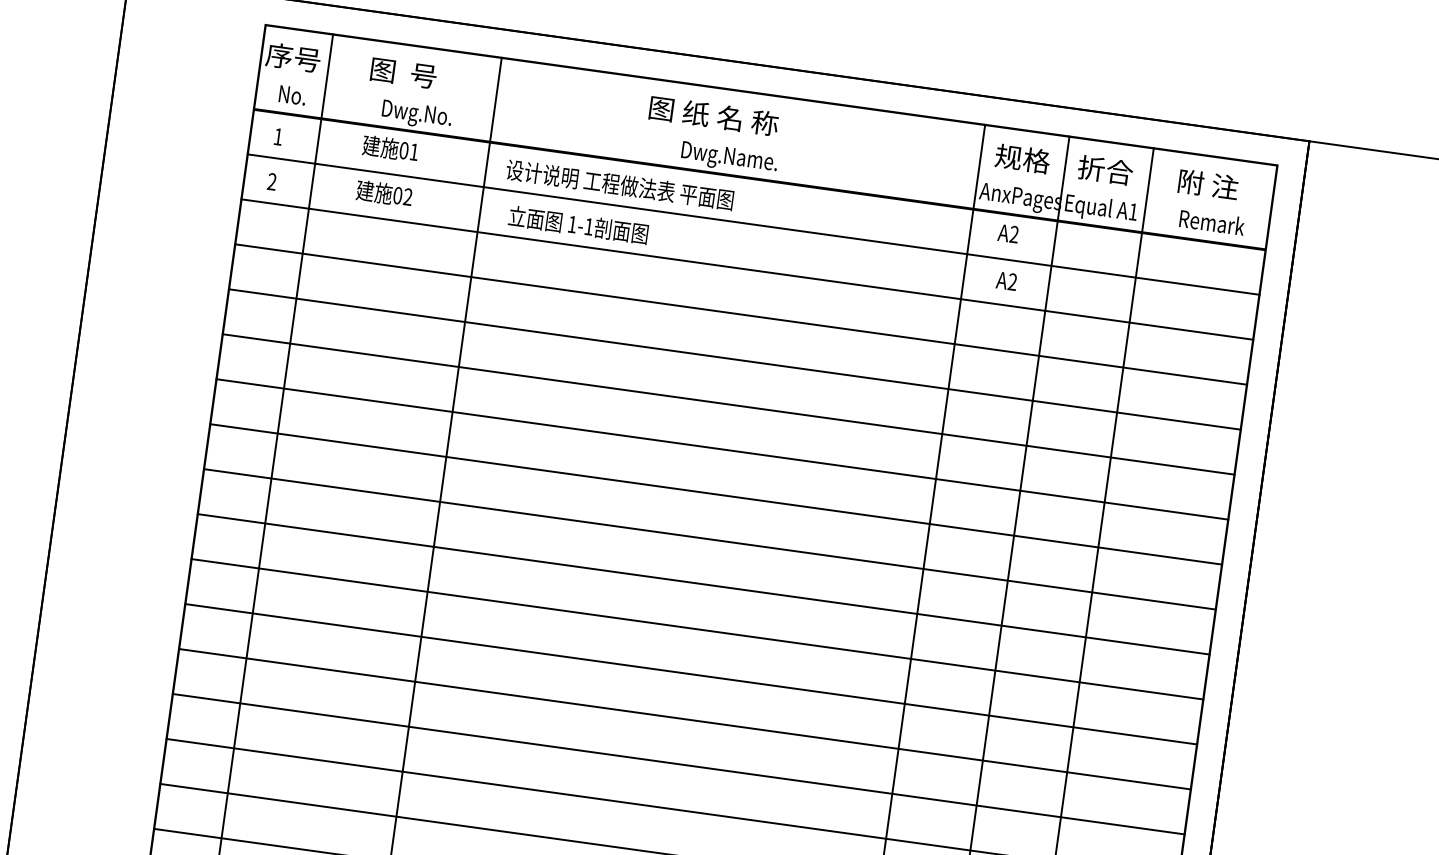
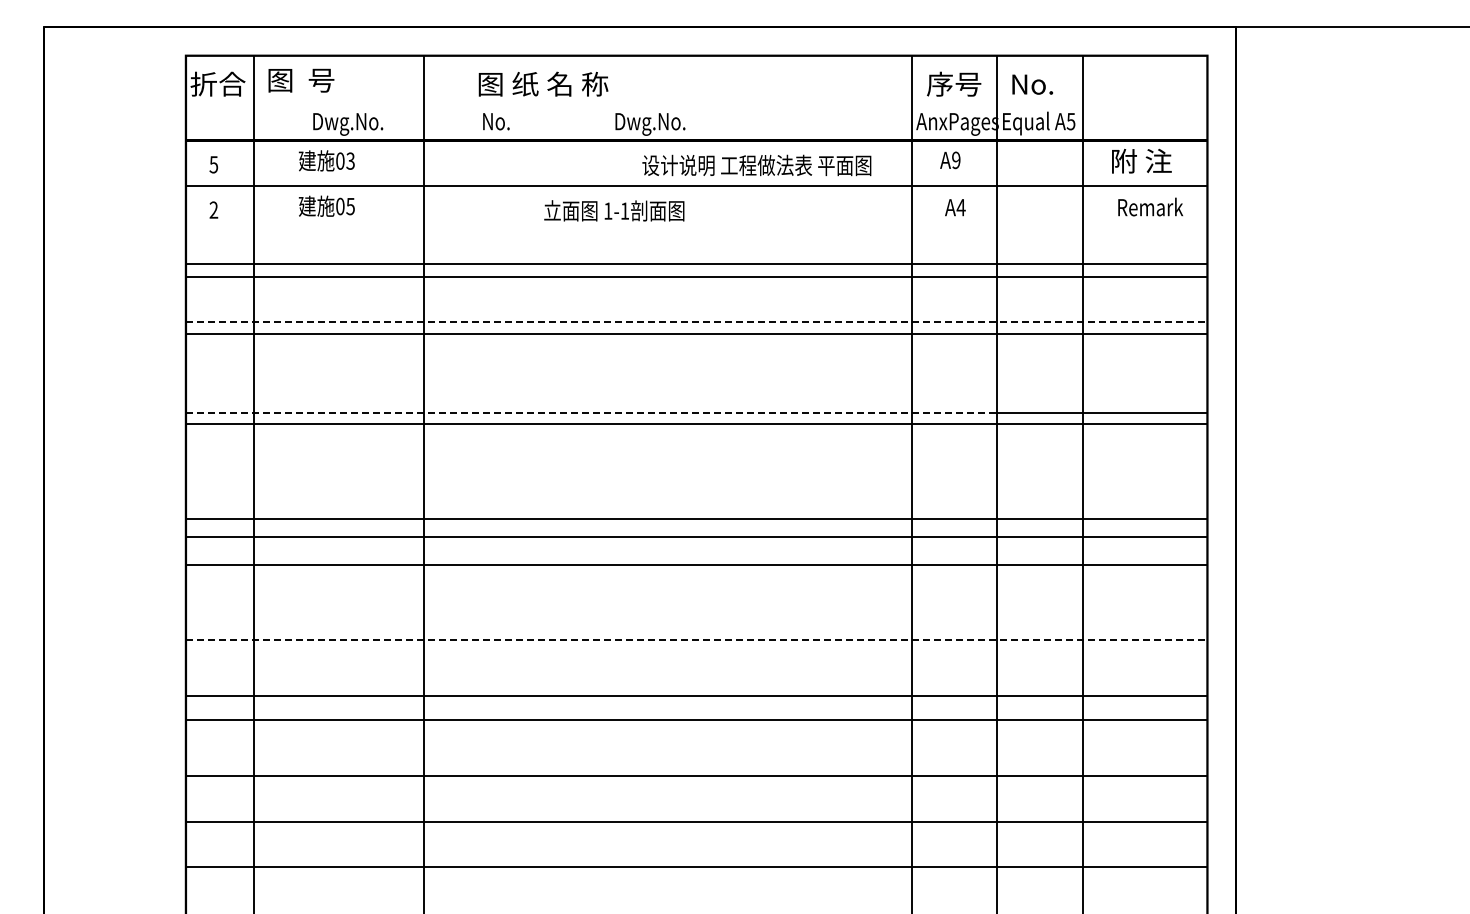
text: (293, 56) -> (217, 83), 序号 -> 折合
text: (403, 73) -> (301, 80), moved
text: (292, 95) -> (496, 121), moved
text: (714, 115) -> (543, 83), moved
text: (277, 136) -> (213, 164), 1 -> 5
text: (414, 151) -> (350, 160), 01 -> 03
text: (1023, 158) -> (954, 83), 规格 -> 序号
text: (757, 161) -> (691, 123), Dwg.Name. -> Dwg.No.
text: (1105, 169) -> (1037, 83), 折合 -> No.
text: (1208, 183) -> (1141, 160), moved
text: (619, 185) -> (756, 165), moved
text: (407, 197) -> (350, 206), 02 -> 05
text: (1132, 211) -> (1070, 121), A1 -> A5
text: (1212, 221) -> (1150, 206), moved
text: (578, 224) -> (614, 210), moved
text: (1014, 234) -> (956, 160), A2 -> A9
line: (747, 269) -> (696, 263), moved
text: (1011, 281) -> (960, 207), A2 -> A4
line: (734, 359) -> (696, 322), solid -> dashed
line: (728, 404) -> (696, 333), moved
line: (618, 435) -> (591, 413), solid -> dashed
line: (715, 494) -> (696, 423), moved
line: (709, 539) -> (696, 537), moved
line: (703, 584) -> (696, 519), moved
line: (697, 628) -> (696, 564), moved
line: (690, 674) -> (696, 640), solid -> dashed
line: (684, 719) -> (696, 719), moved
line: (678, 764) -> (696, 696), moved

